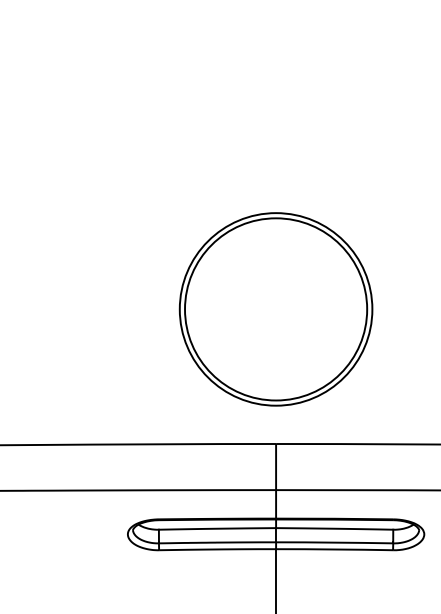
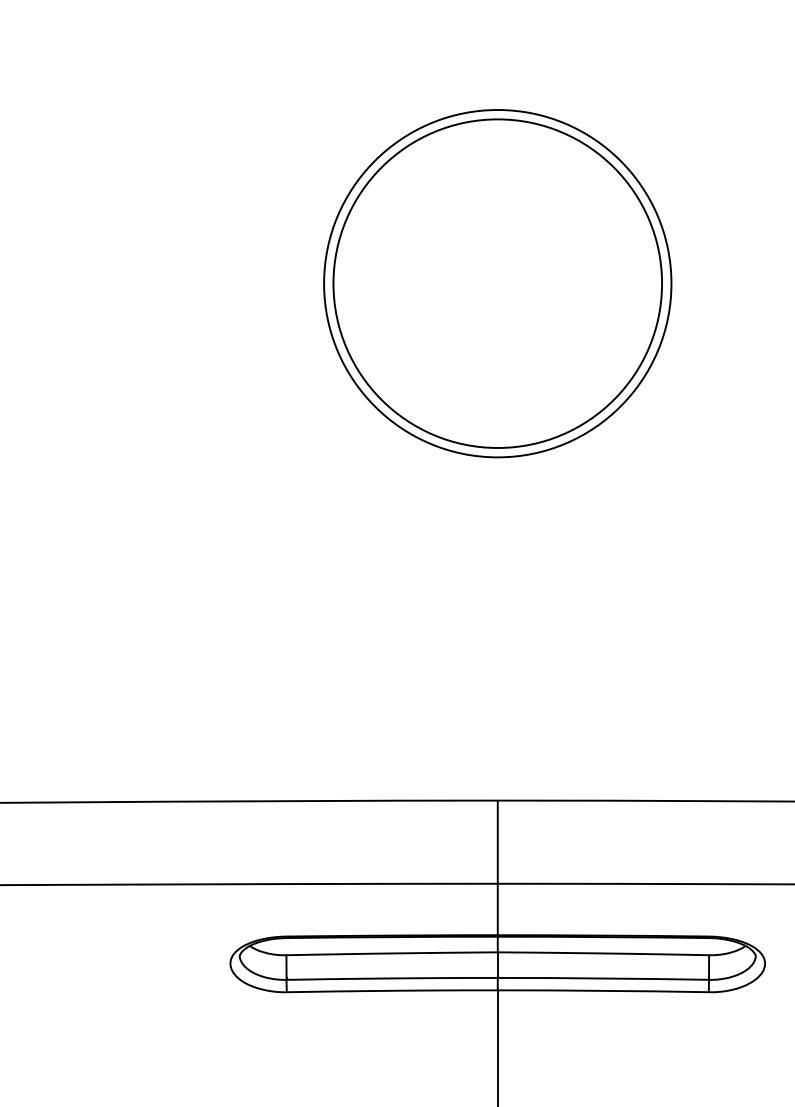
part: (275, 309) -> (496, 283), moved

